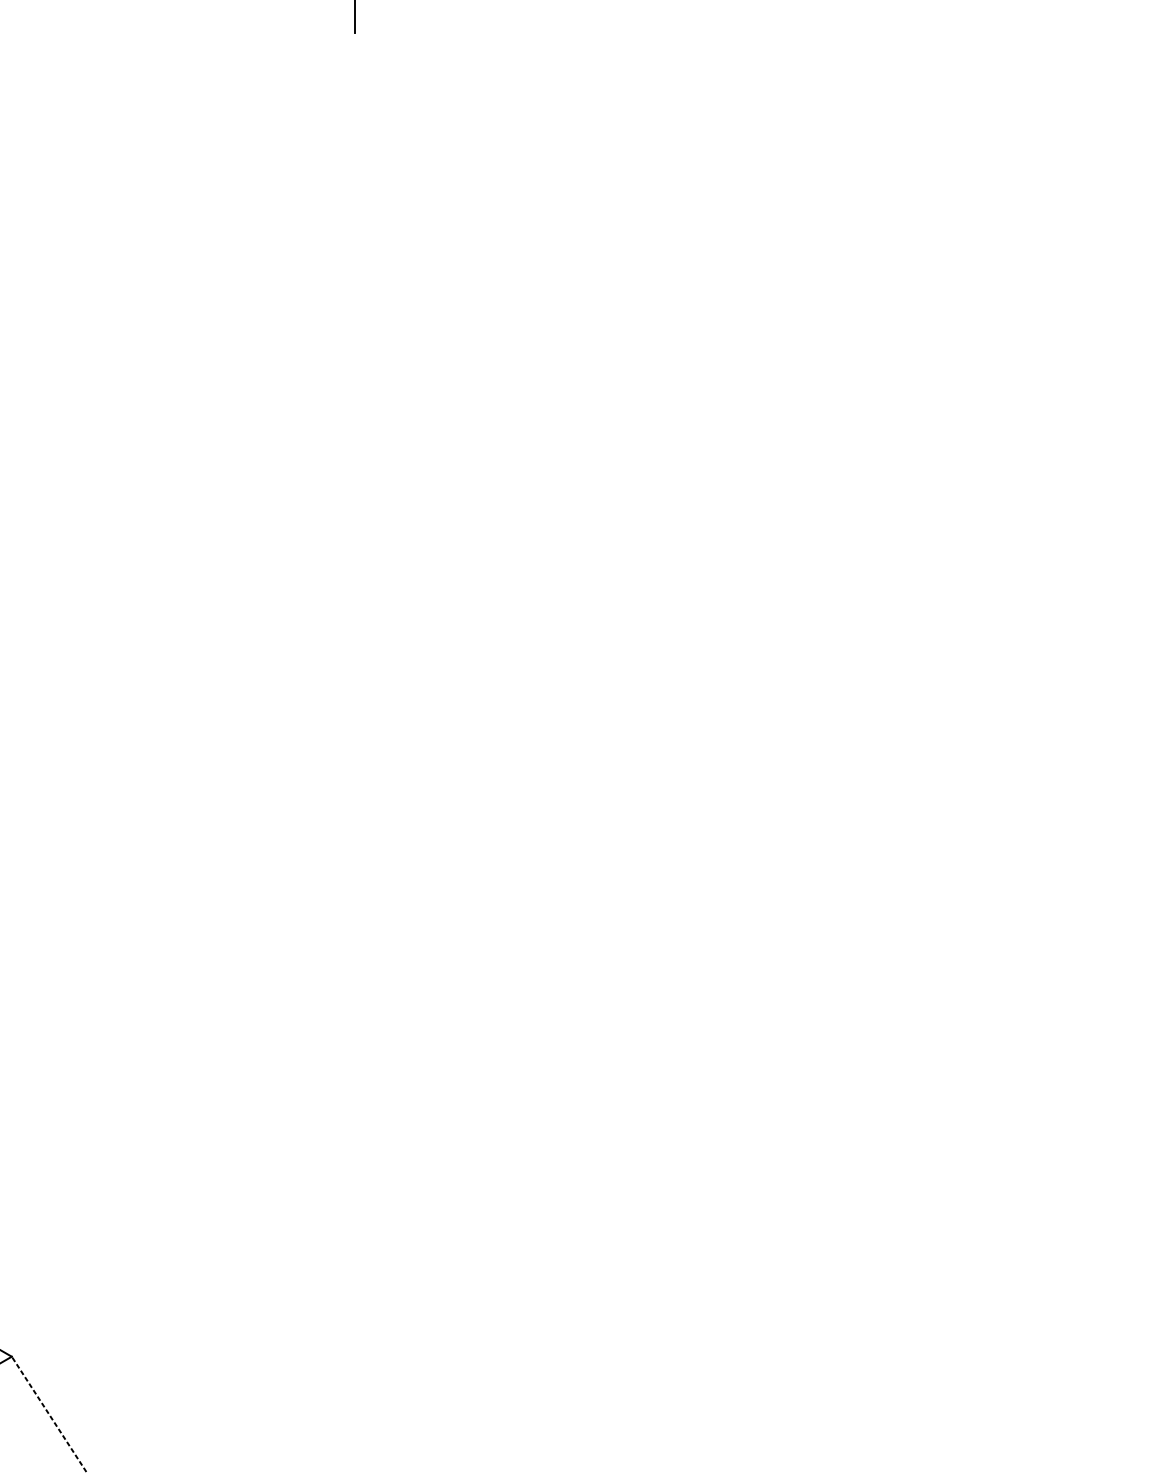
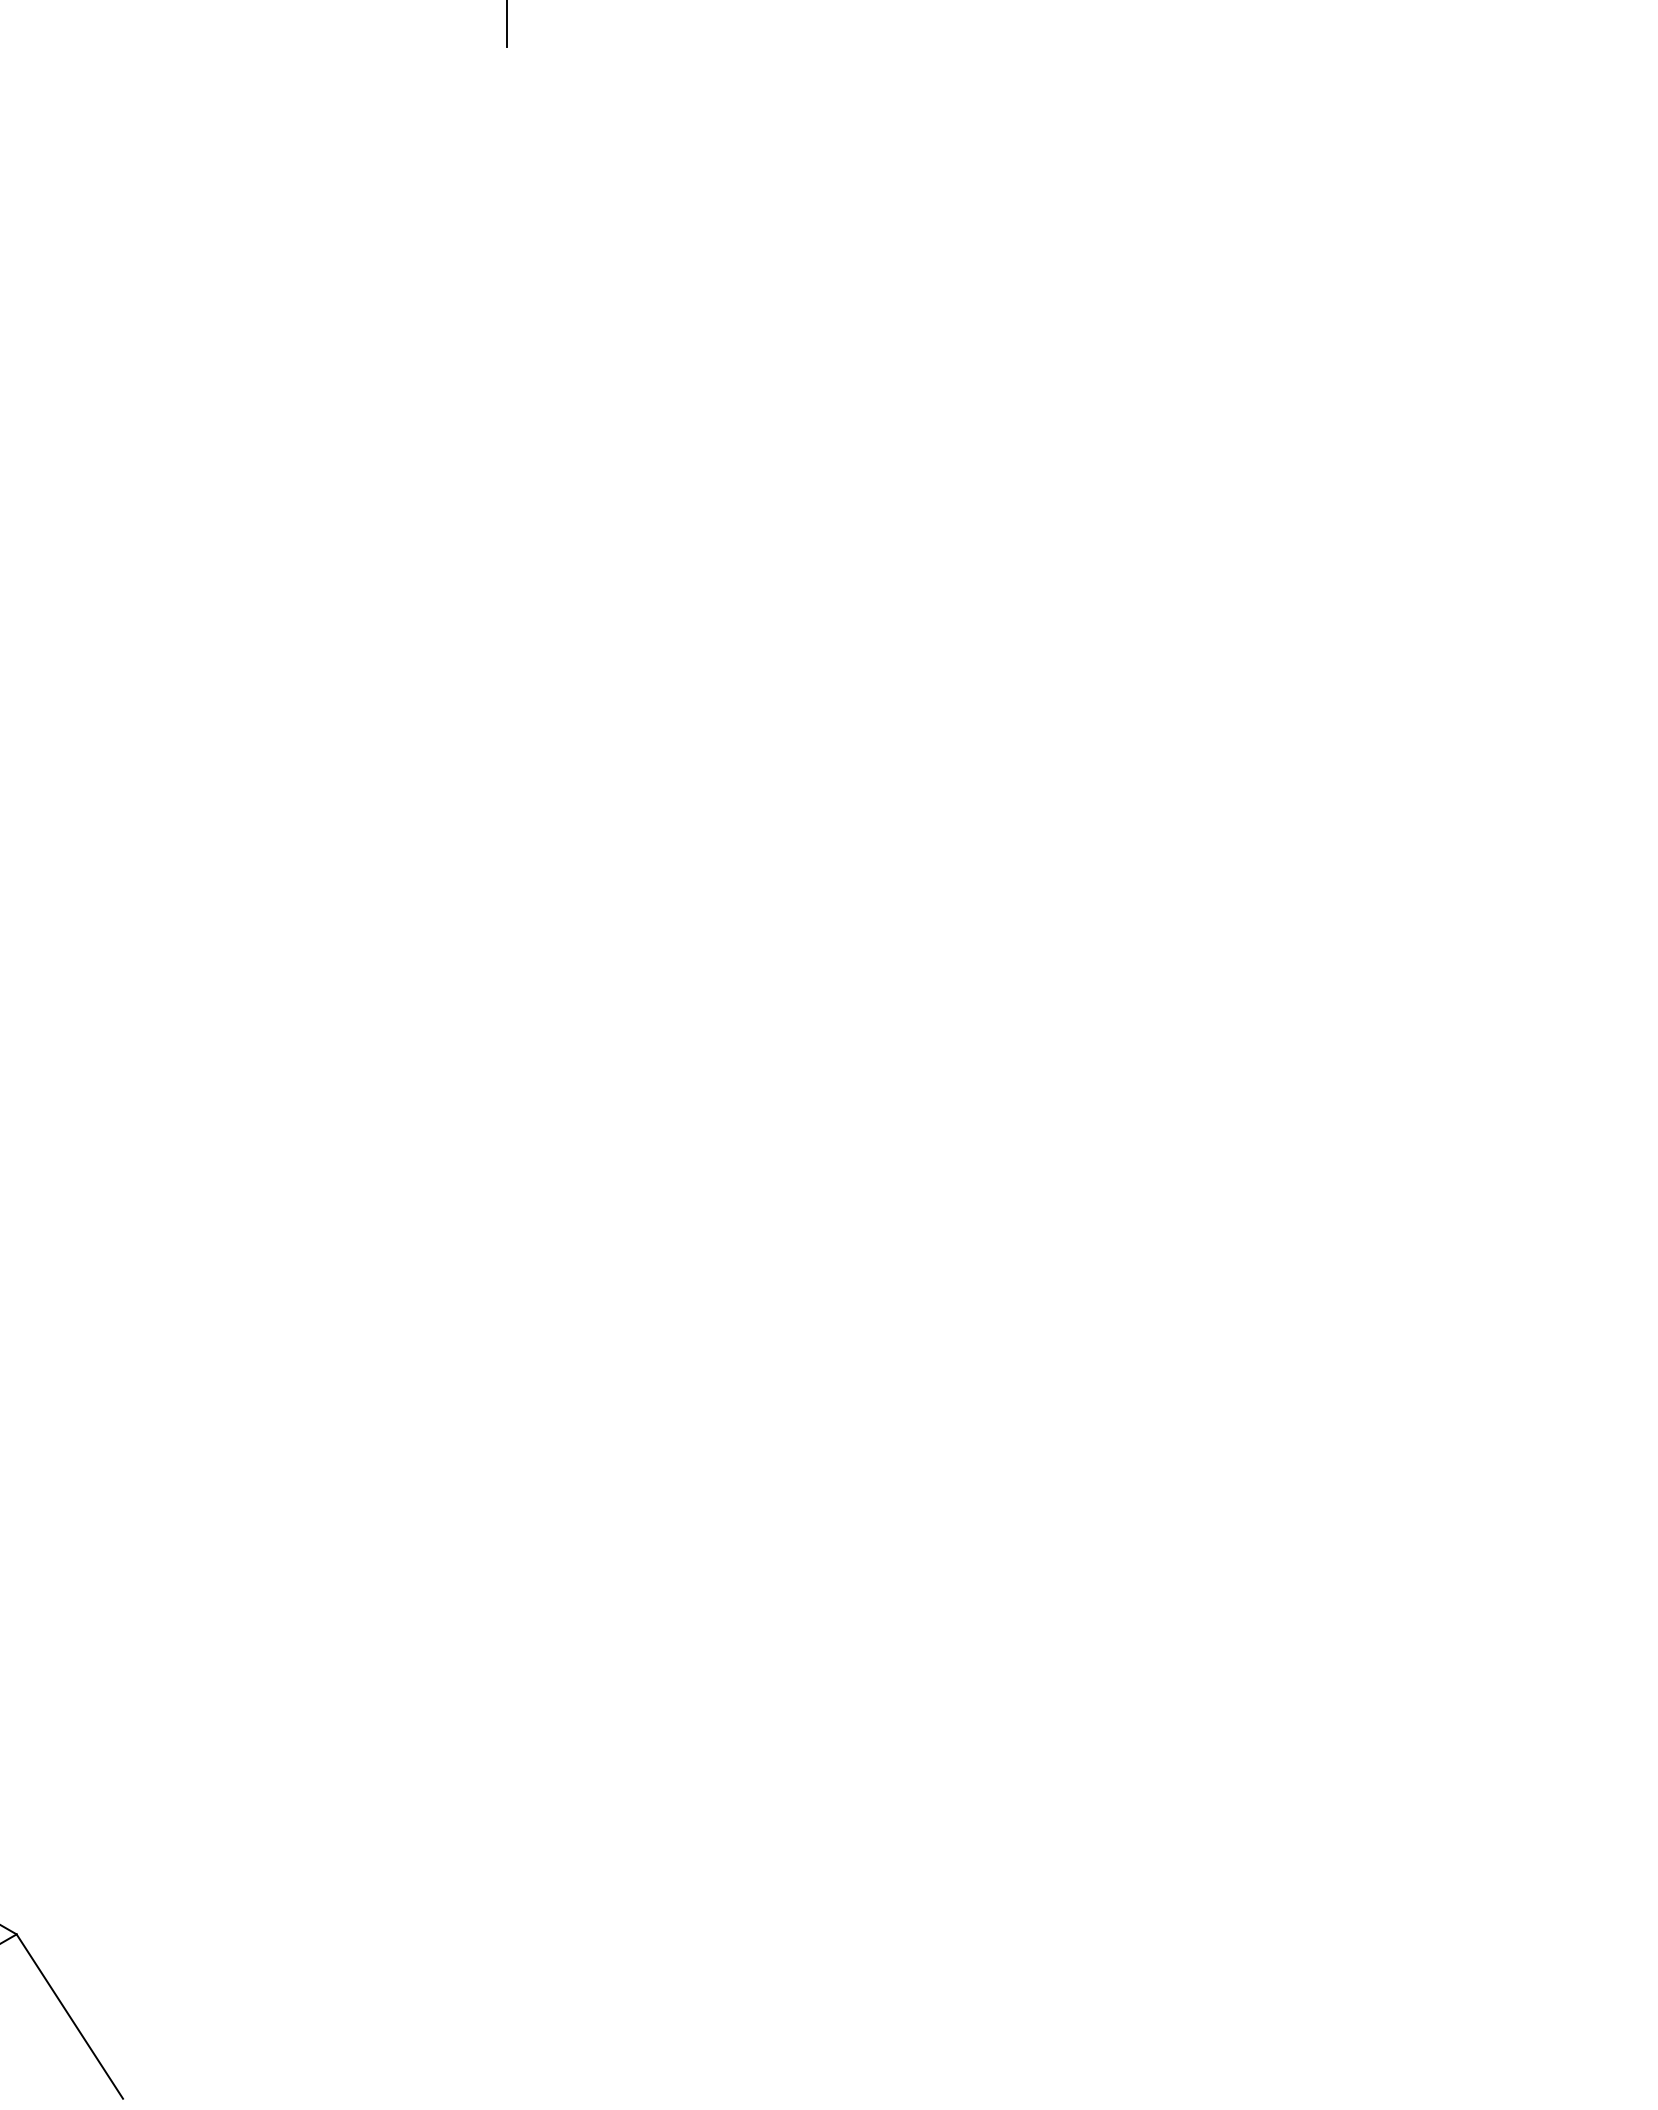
line: (48, 1414) -> (69, 2016), dashed -> solid

